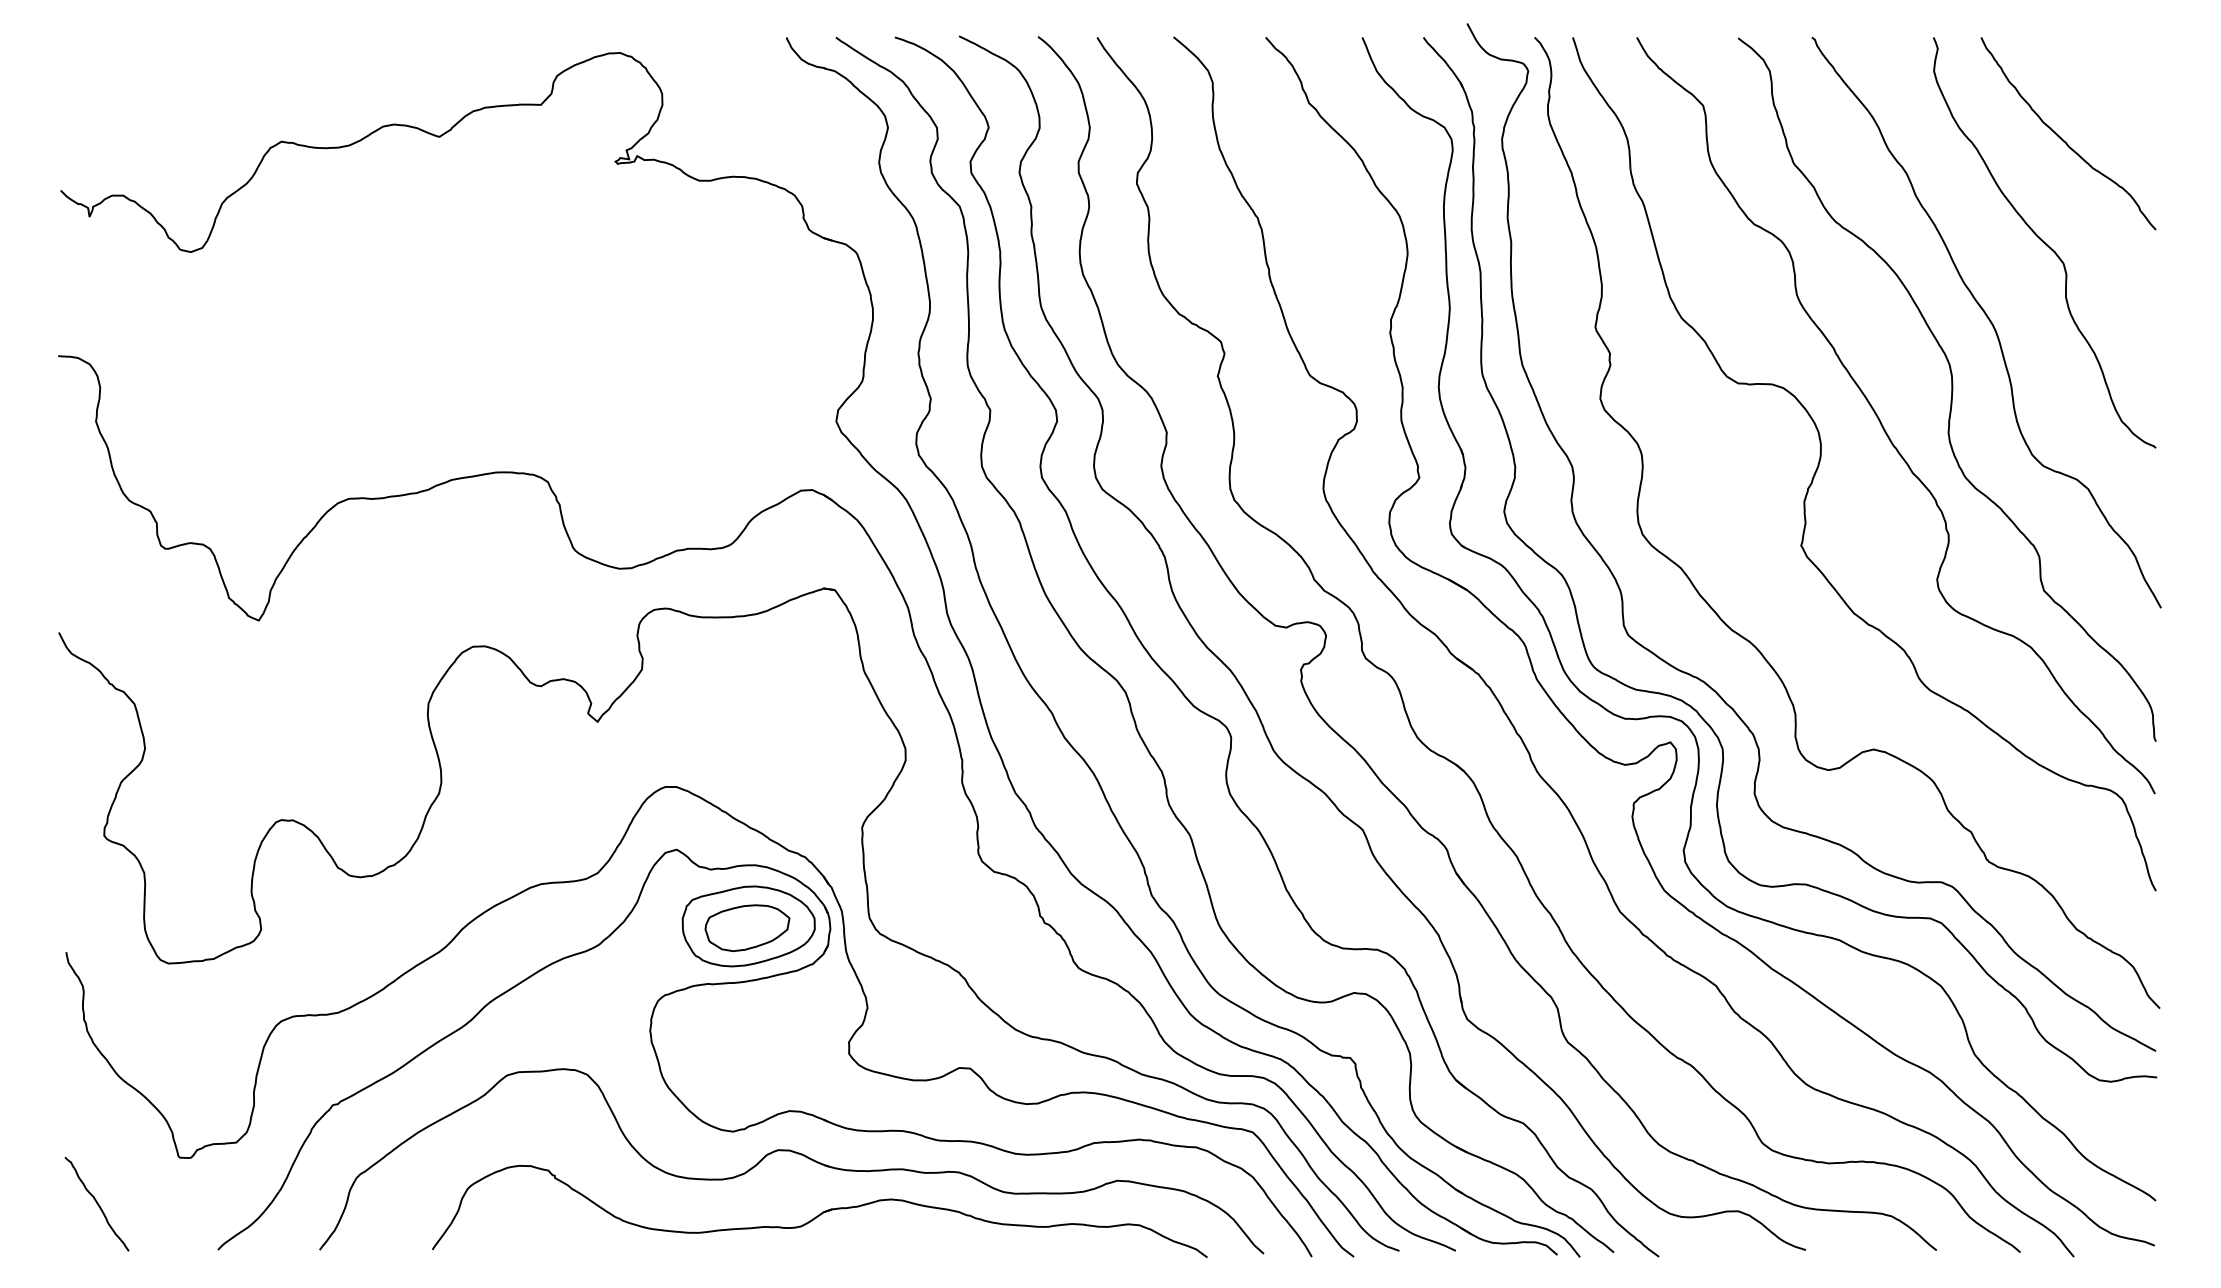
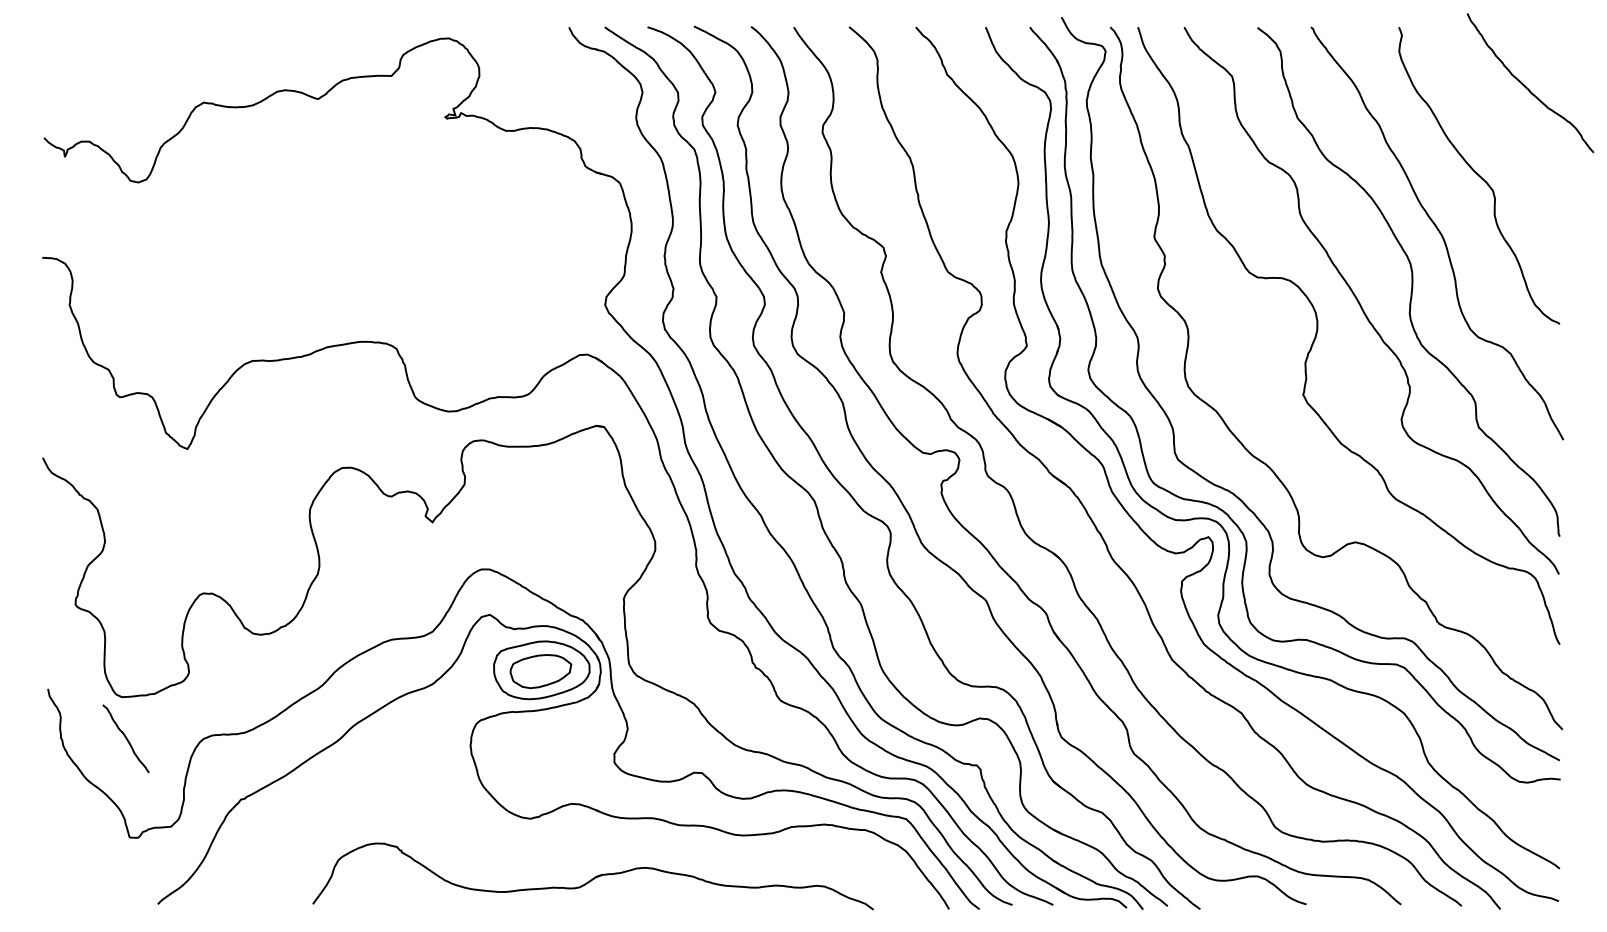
curve: (2062, 138) -> (1526, 86), moved
part: (794, 1153) -> (574, 834), removed
curve: (96, 1203) -> (125, 738), moved

